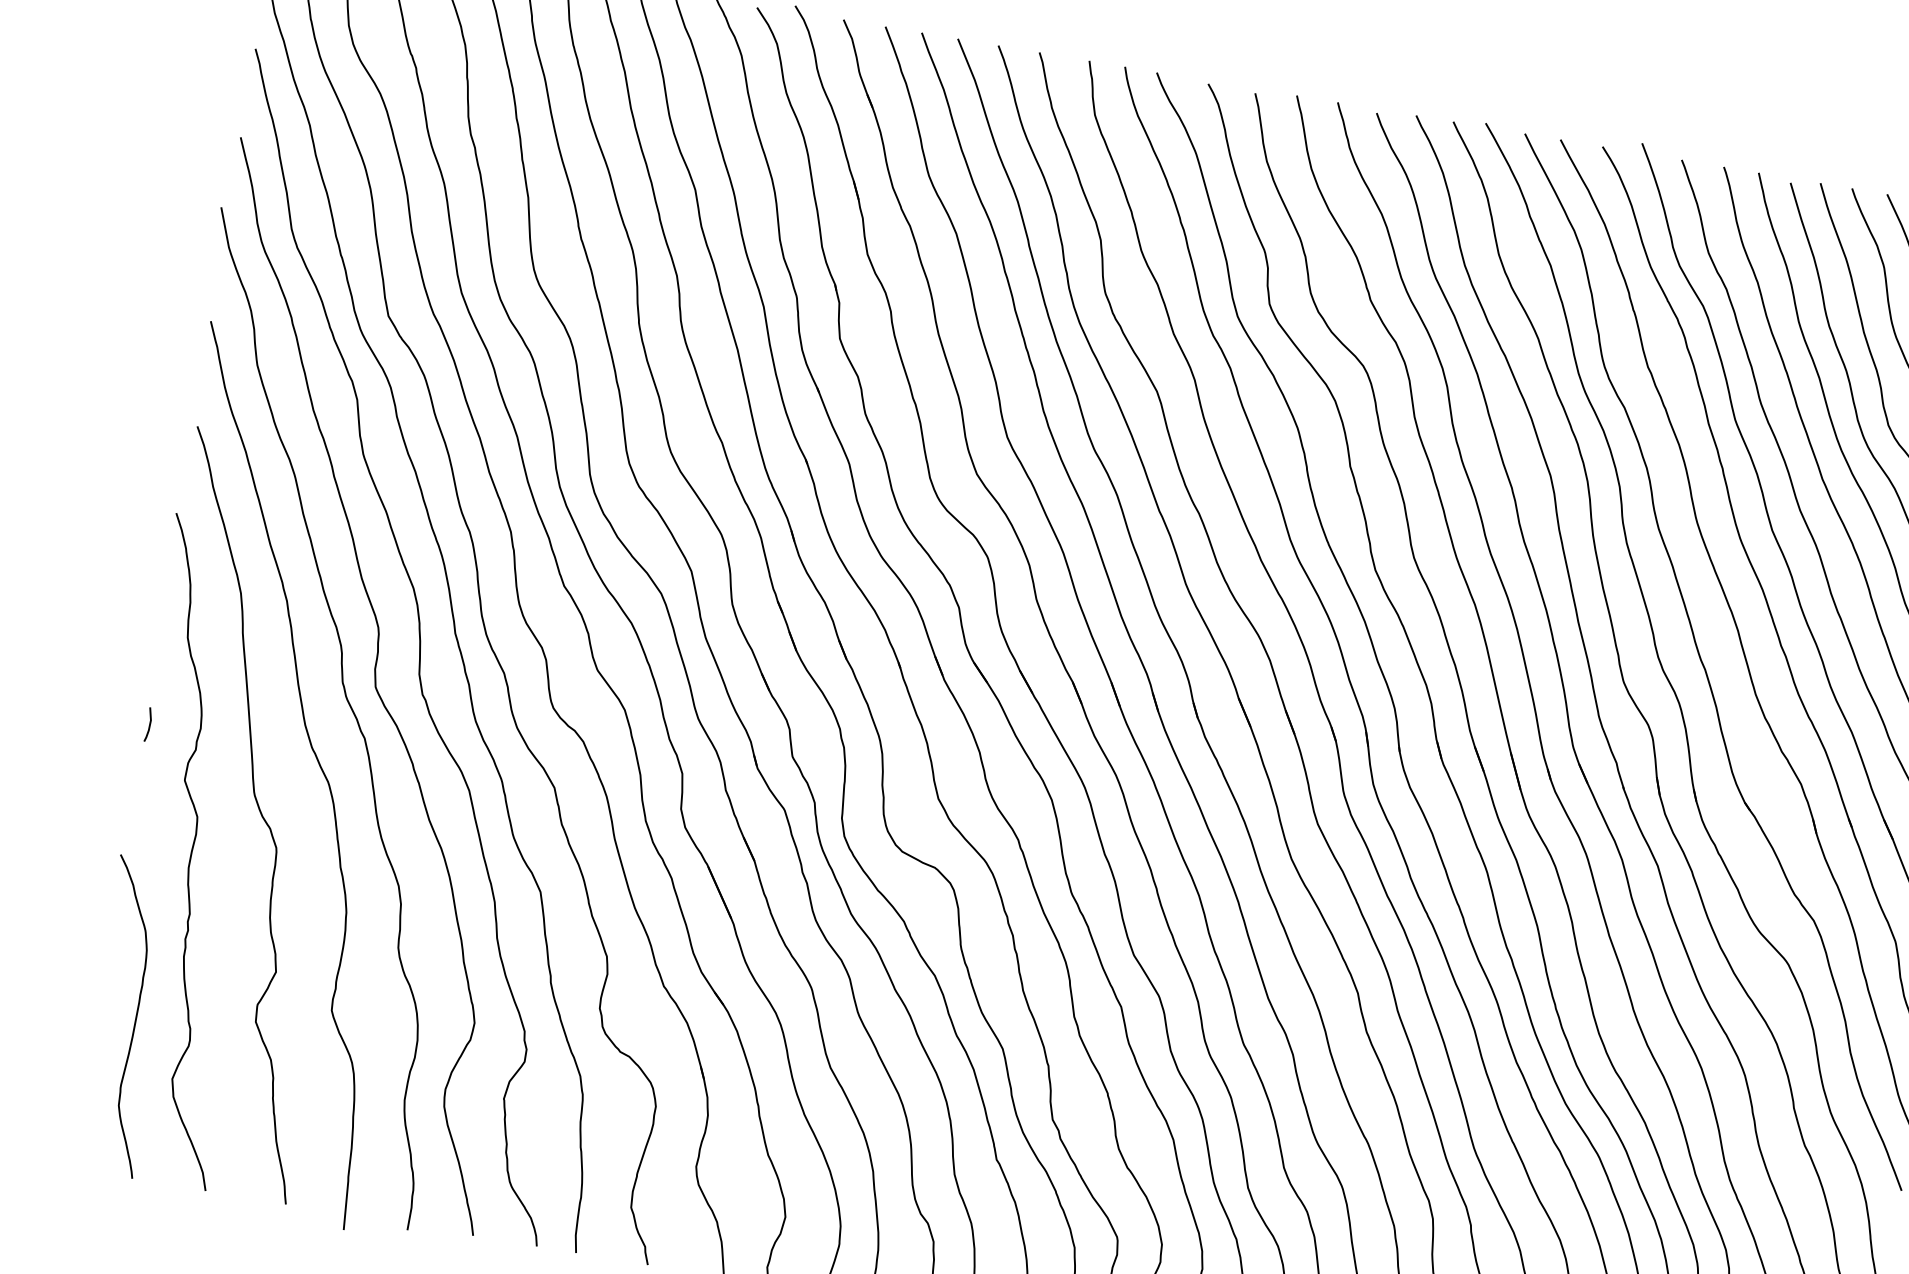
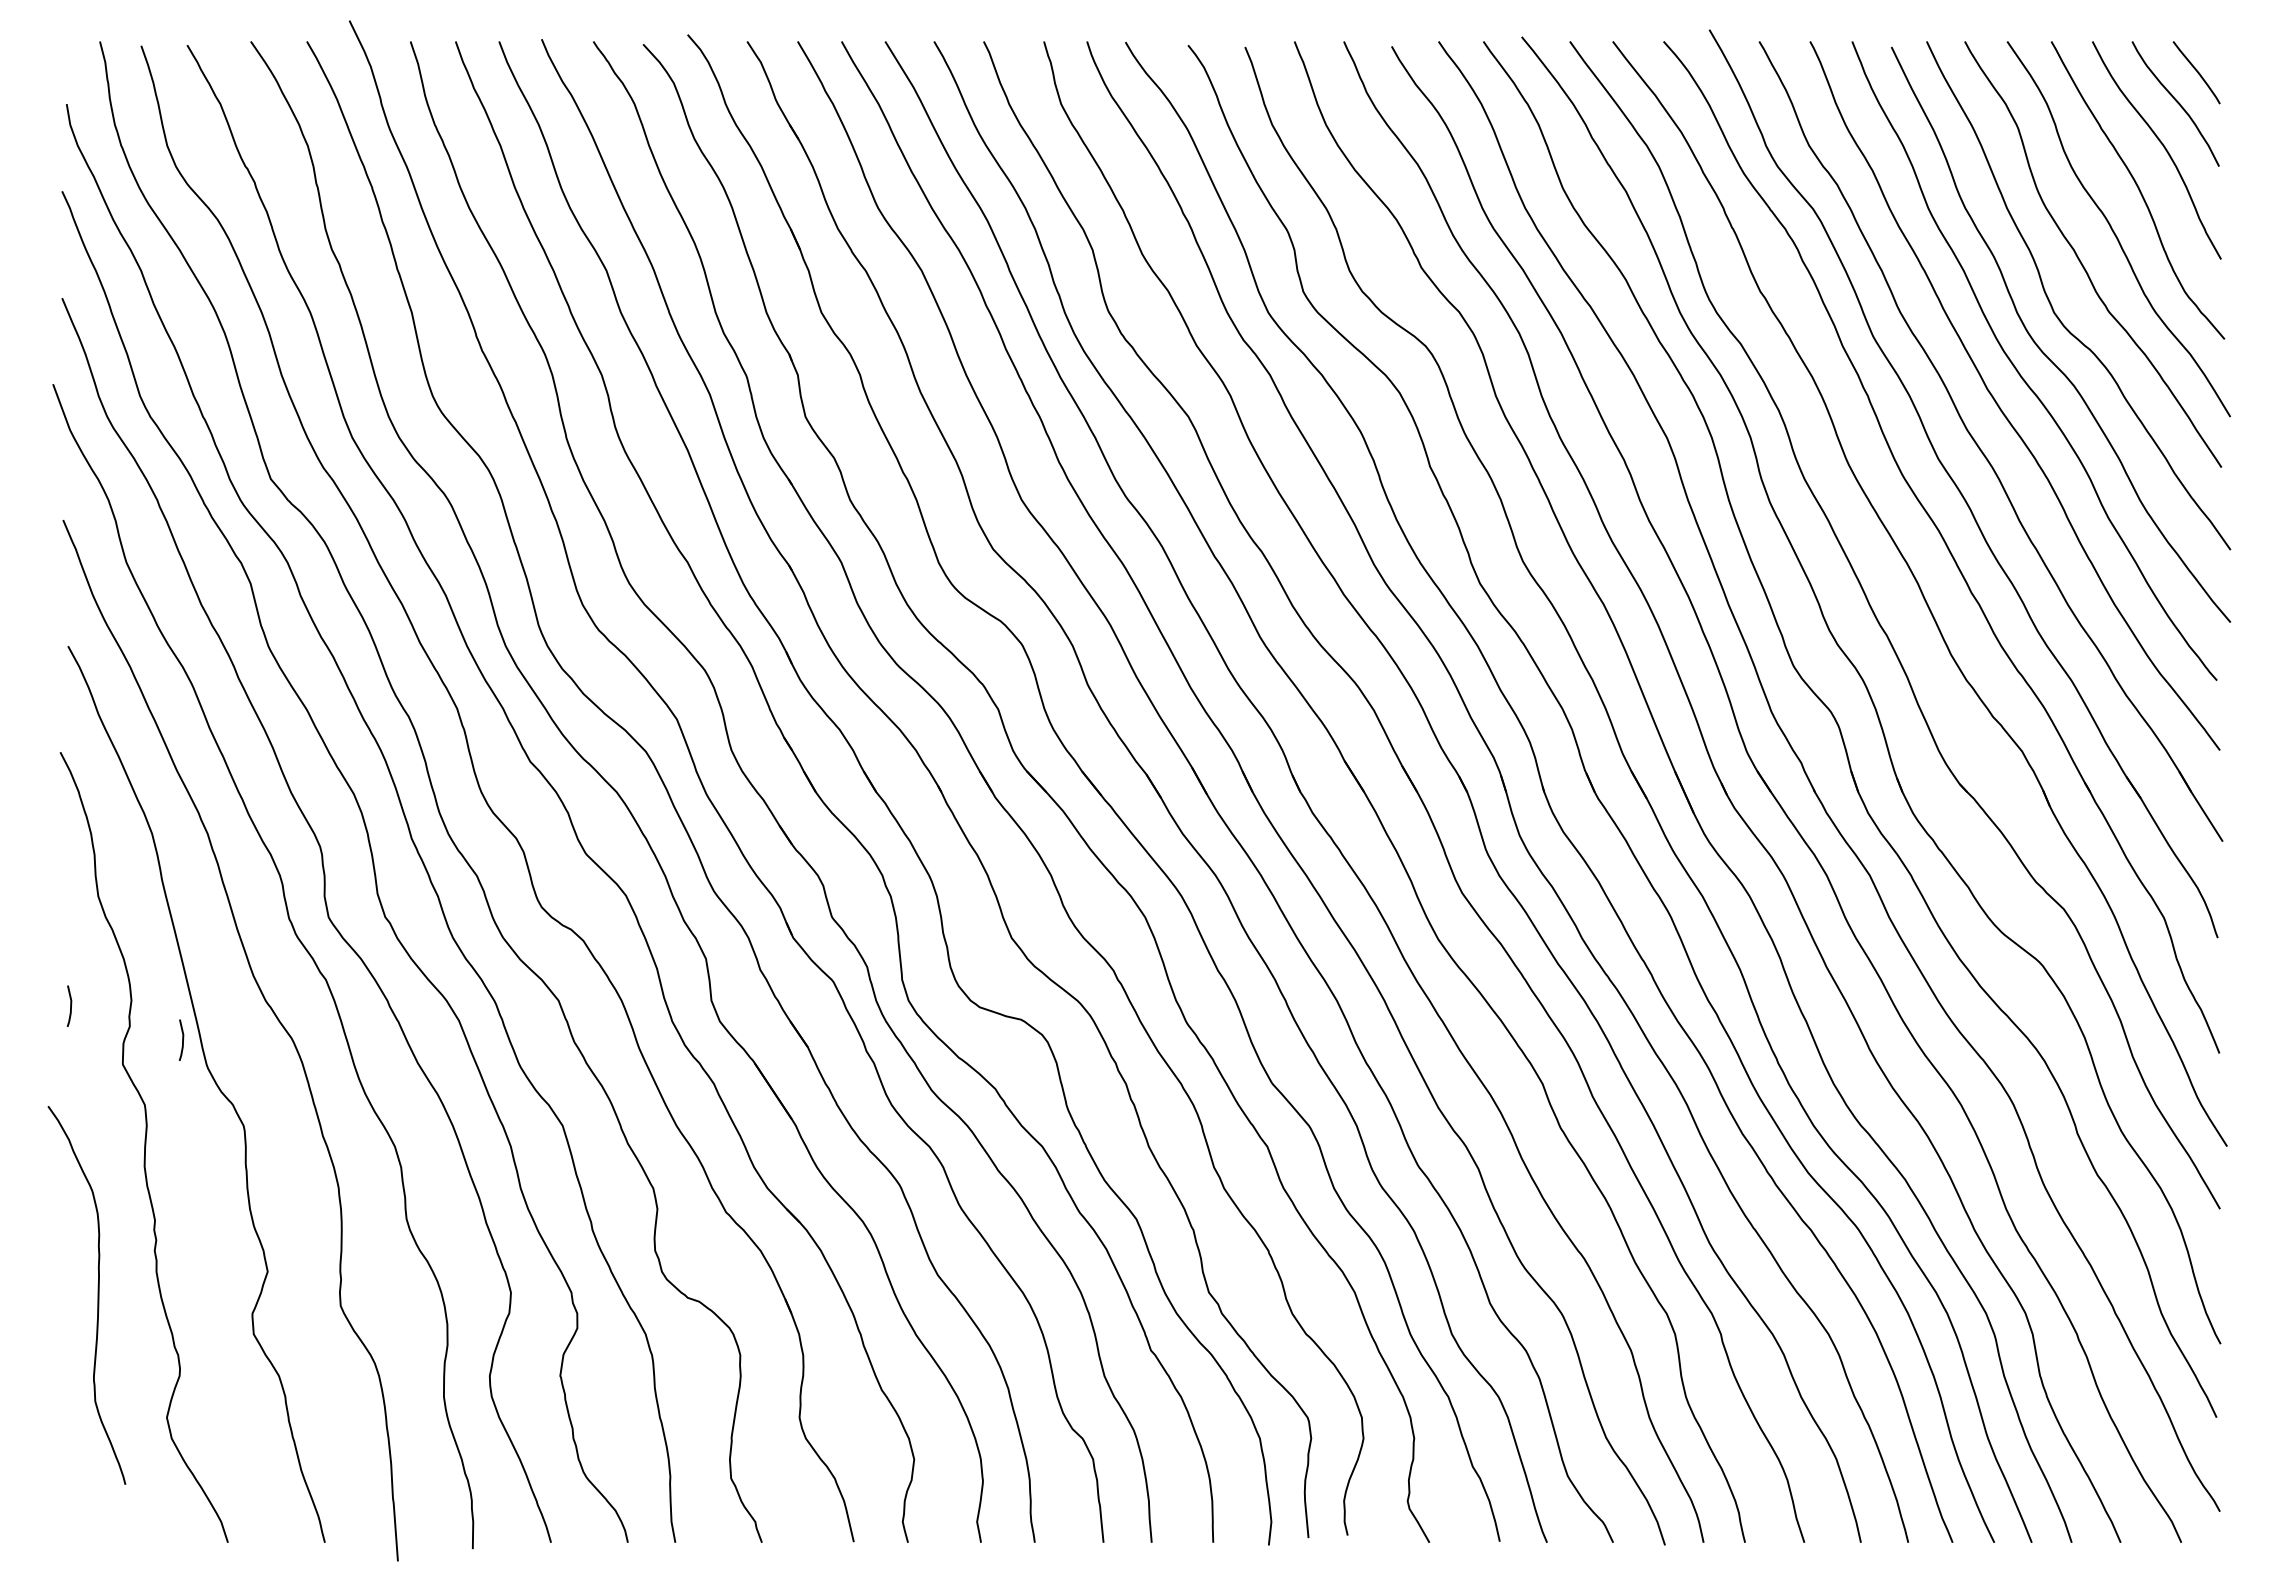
line: (237, 767) -> (182, 1039), added
curve: (135, 1018) -> (97, 1295), moved

